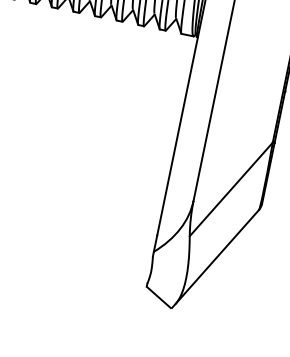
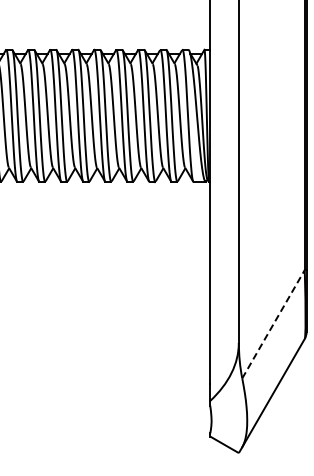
line: (231, 189) -> (273, 324), solid -> dashed

